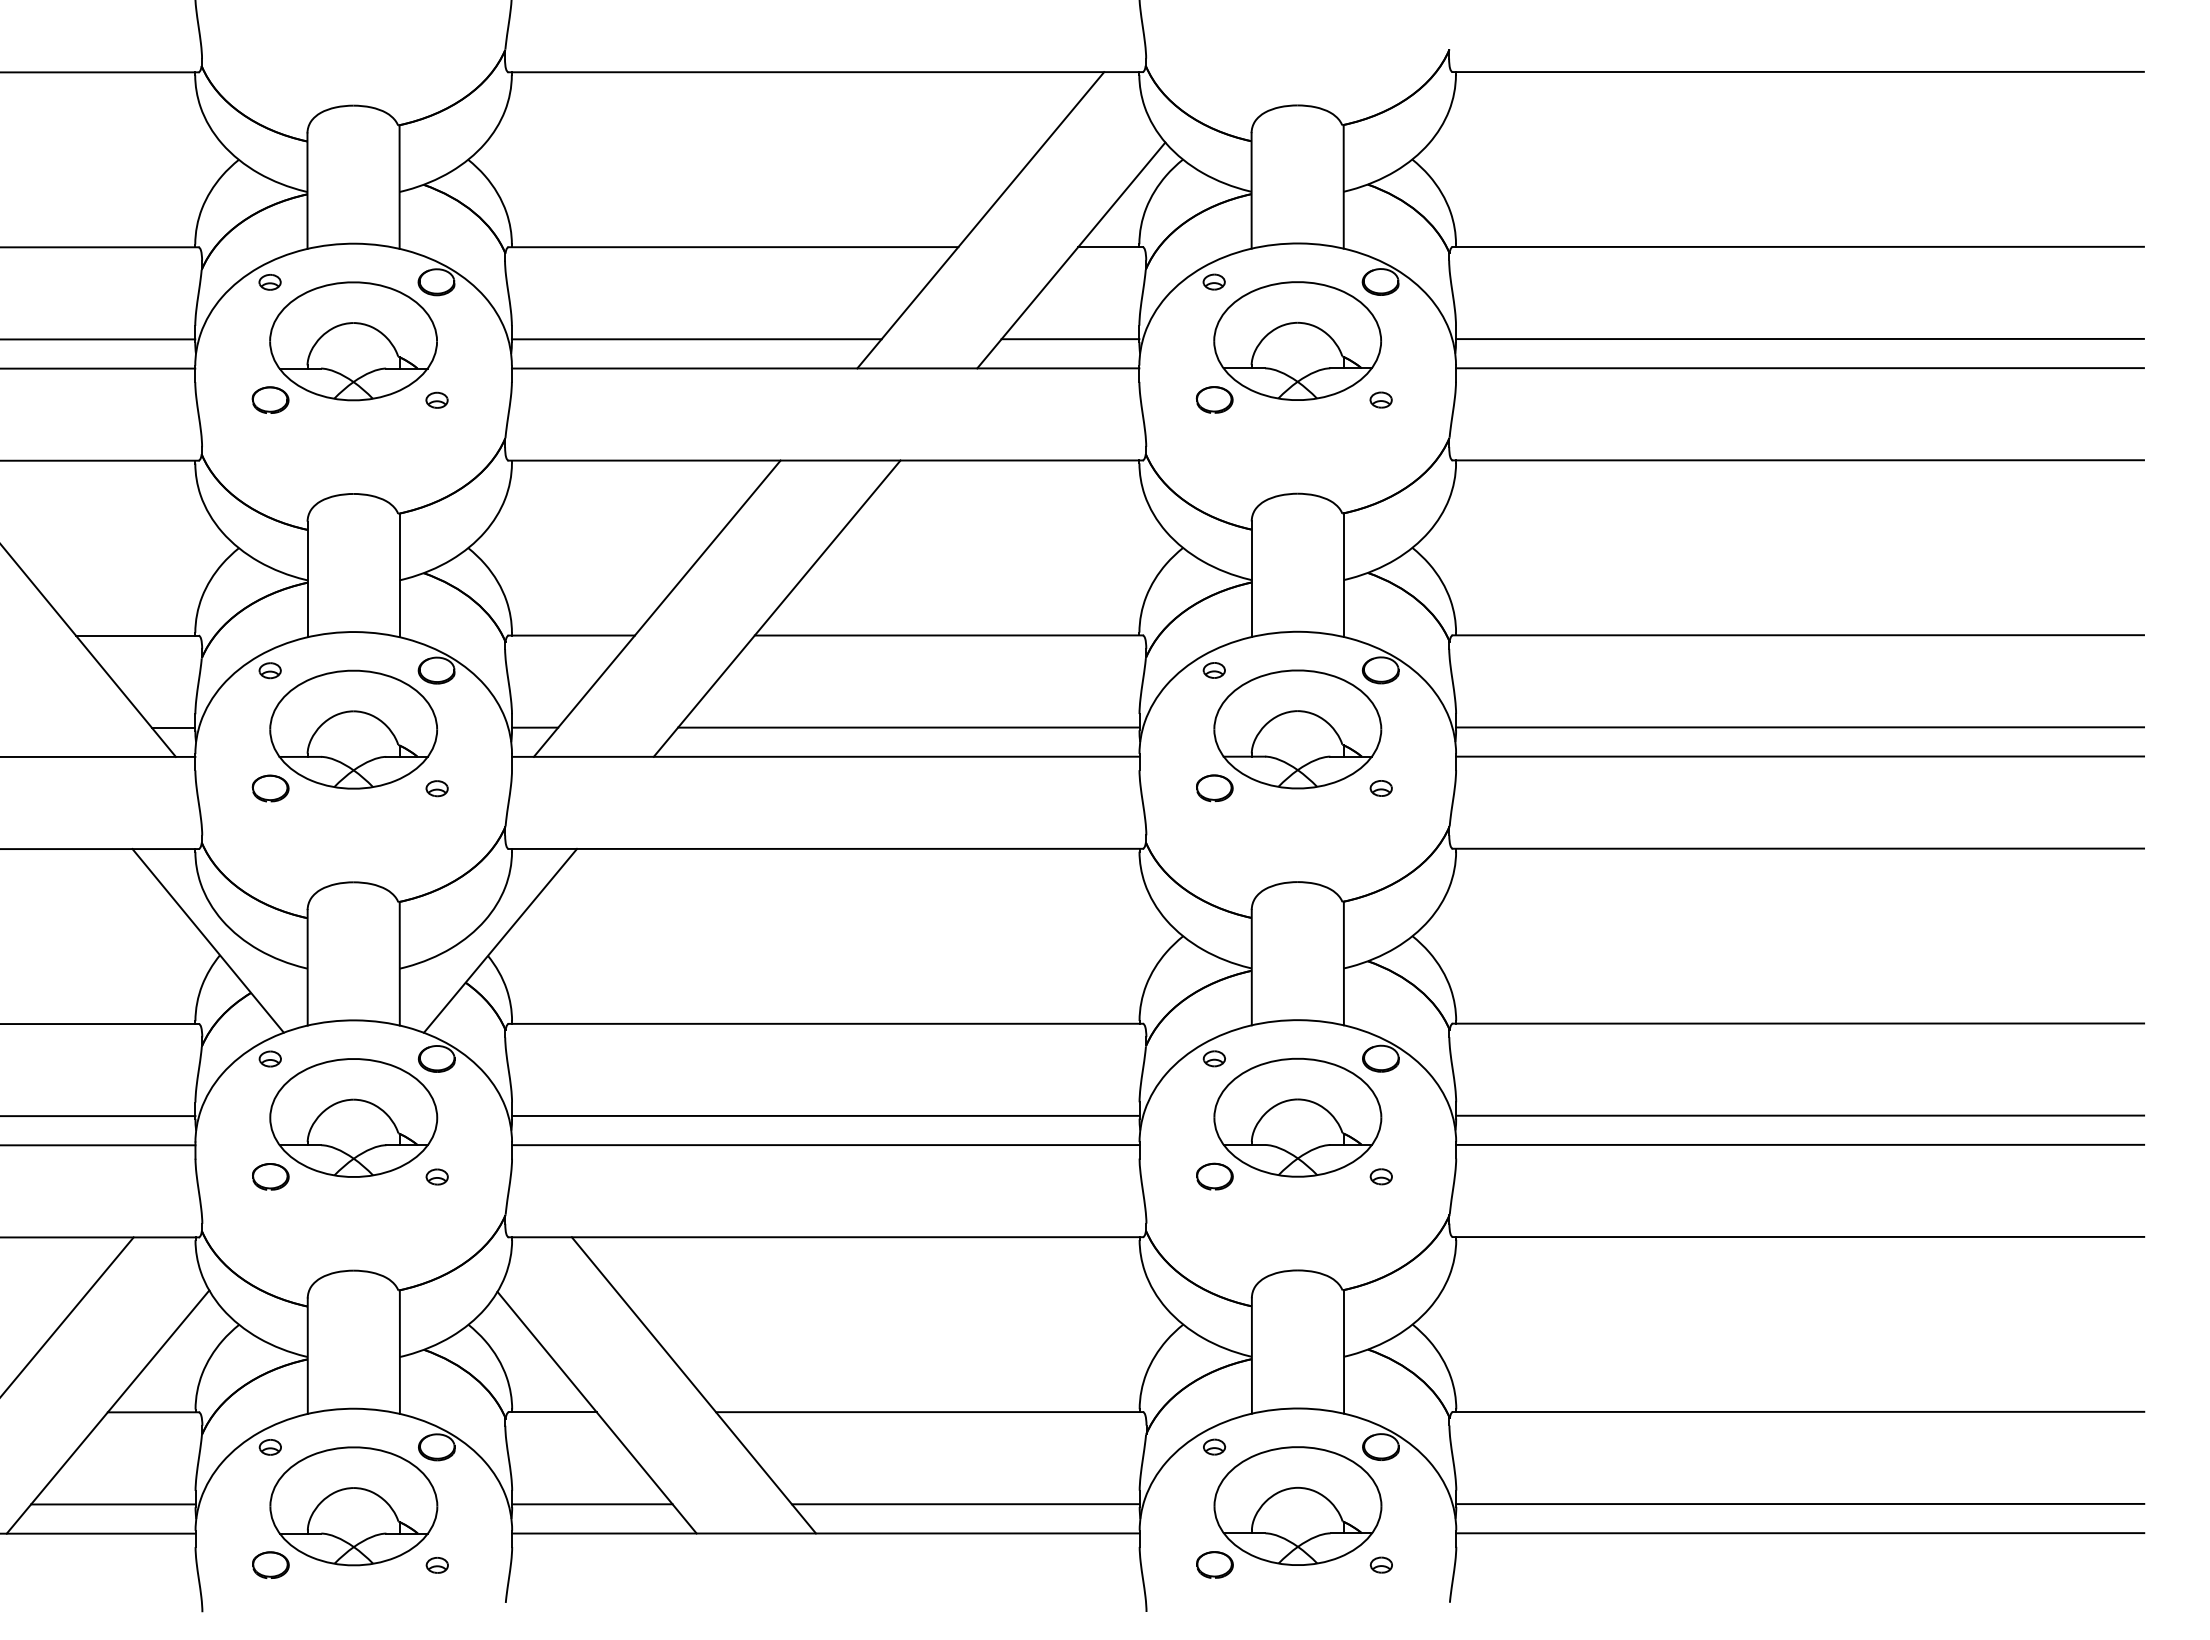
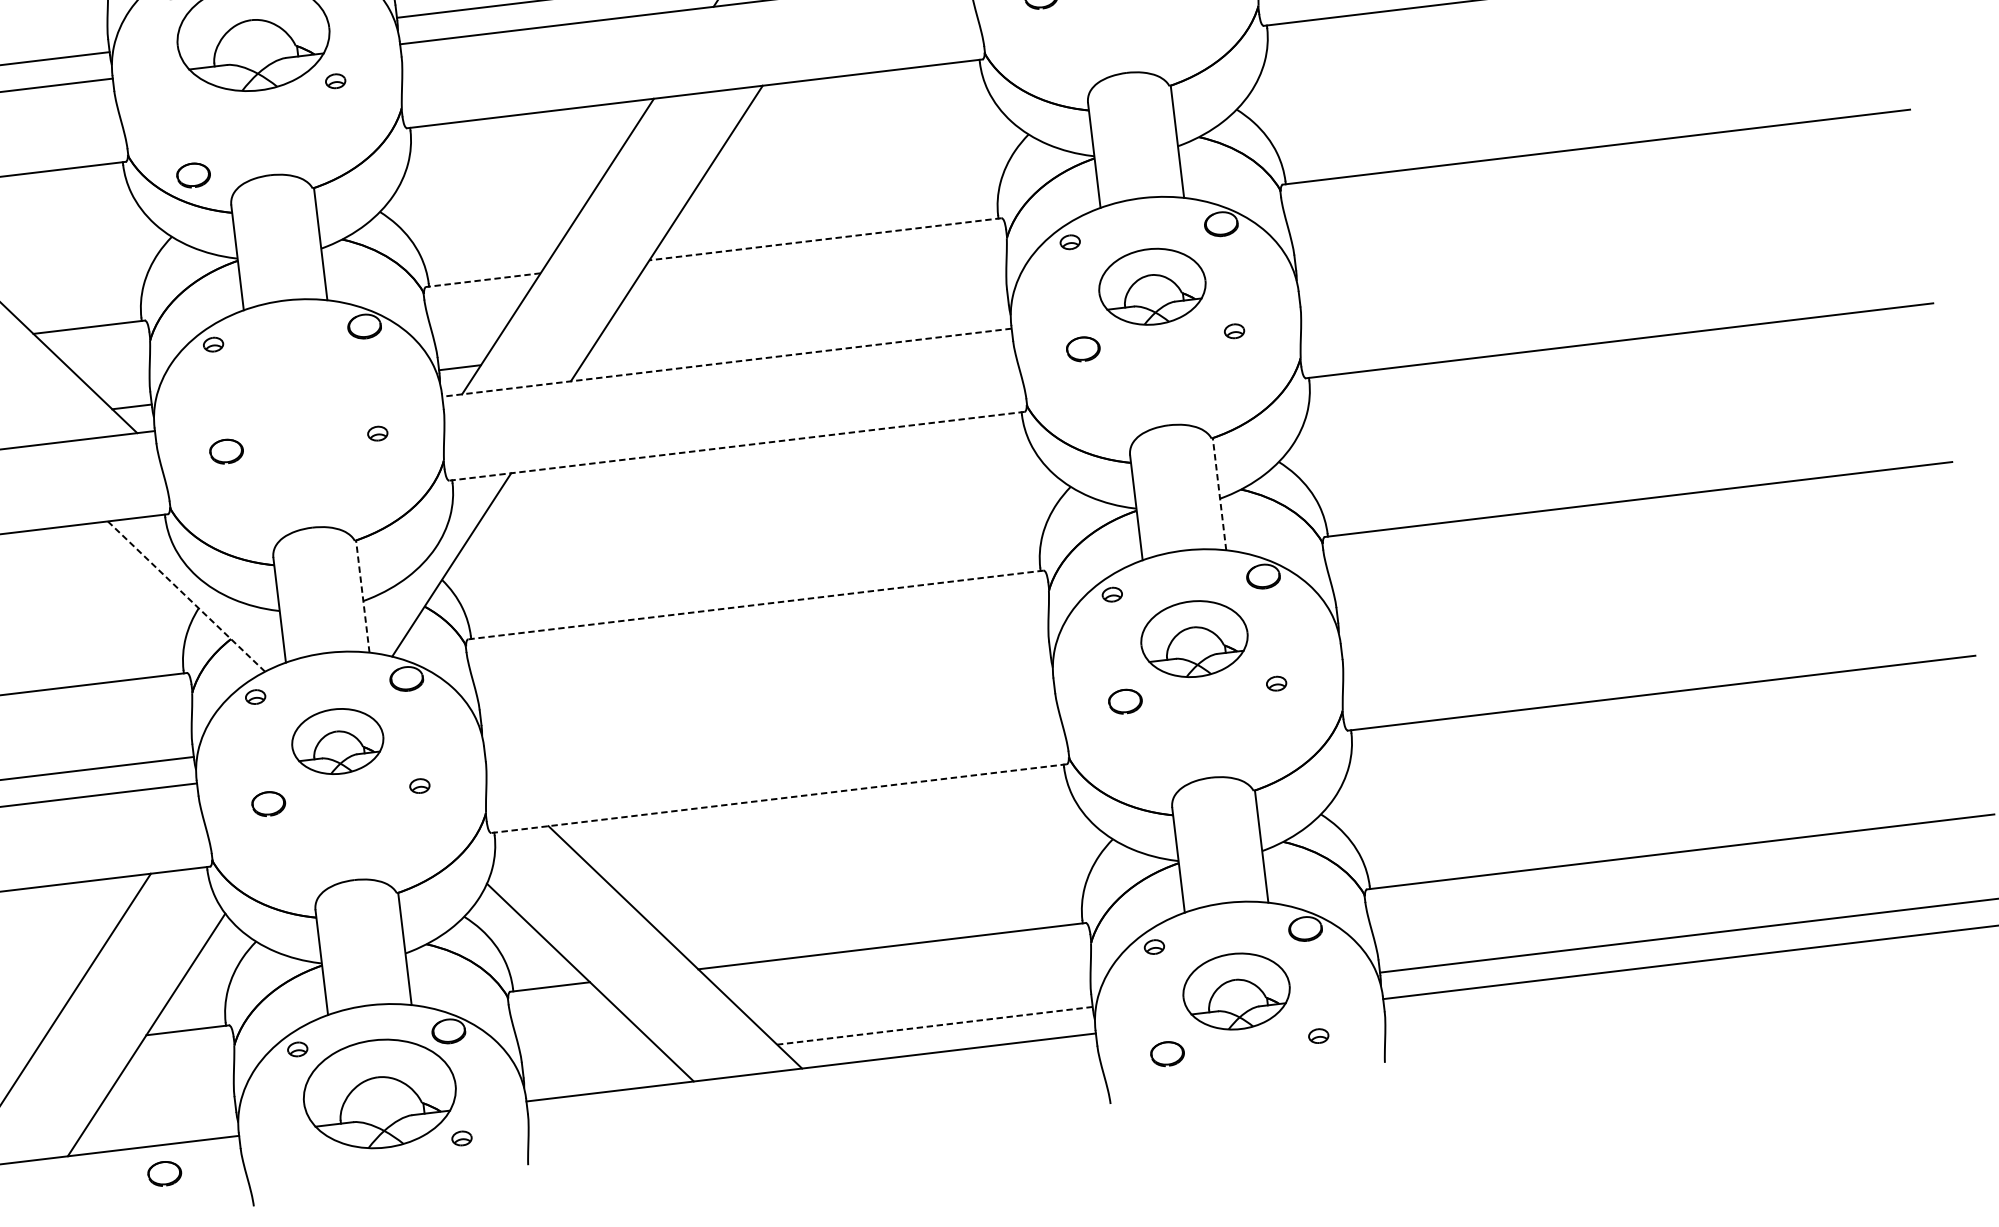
part: (270, 399) -> (193, 174), moved
line: (571, 635) -> (483, 280), solid -> dashed
line: (948, 635) -> (825, 239), solid -> dashed
line: (908, 727) -> (798, 327), removed
line: (1800, 727) -> (1608, 230), removed
part: (353, 729) -> (295, 389), removed
part: (1297, 729) -> (1152, 286), size x0.7
line: (825, 756) -> (726, 362), solid -> dashed
line: (1800, 756) -> (1611, 256), removed
line: (825, 848) -> (736, 445), solid -> dashed
line: (208, 940) -> (186, 596), solid -> dashed
line: (399, 963) -> (362, 596), solid -> dashed
line: (1343, 963) -> (1219, 494), solid -> dashed
line: (825, 1023) -> (755, 604), solid -> dashed
line: (825, 1115) -> (765, 688), removed
line: (1800, 1115) -> (1650, 582), removed
part: (353, 1117) -> (337, 741), size x0.6
part: (1297, 1117) -> (1194, 638), size x0.7
line: (1800, 1144) -> (1653, 609), removed
line: (825, 1145) -> (768, 715), removed
line: (825, 1237) -> (778, 798), solid -> dashed
line: (113, 1504) -> (161, 1118), removed
line: (592, 1504) -> (596, 1066), removed
line: (965, 1504) -> (934, 1026), solid -> dashed
part: (1297, 1505) -> (1236, 991), size x0.7
part: (270, 1564) -> (164, 1173), moved

